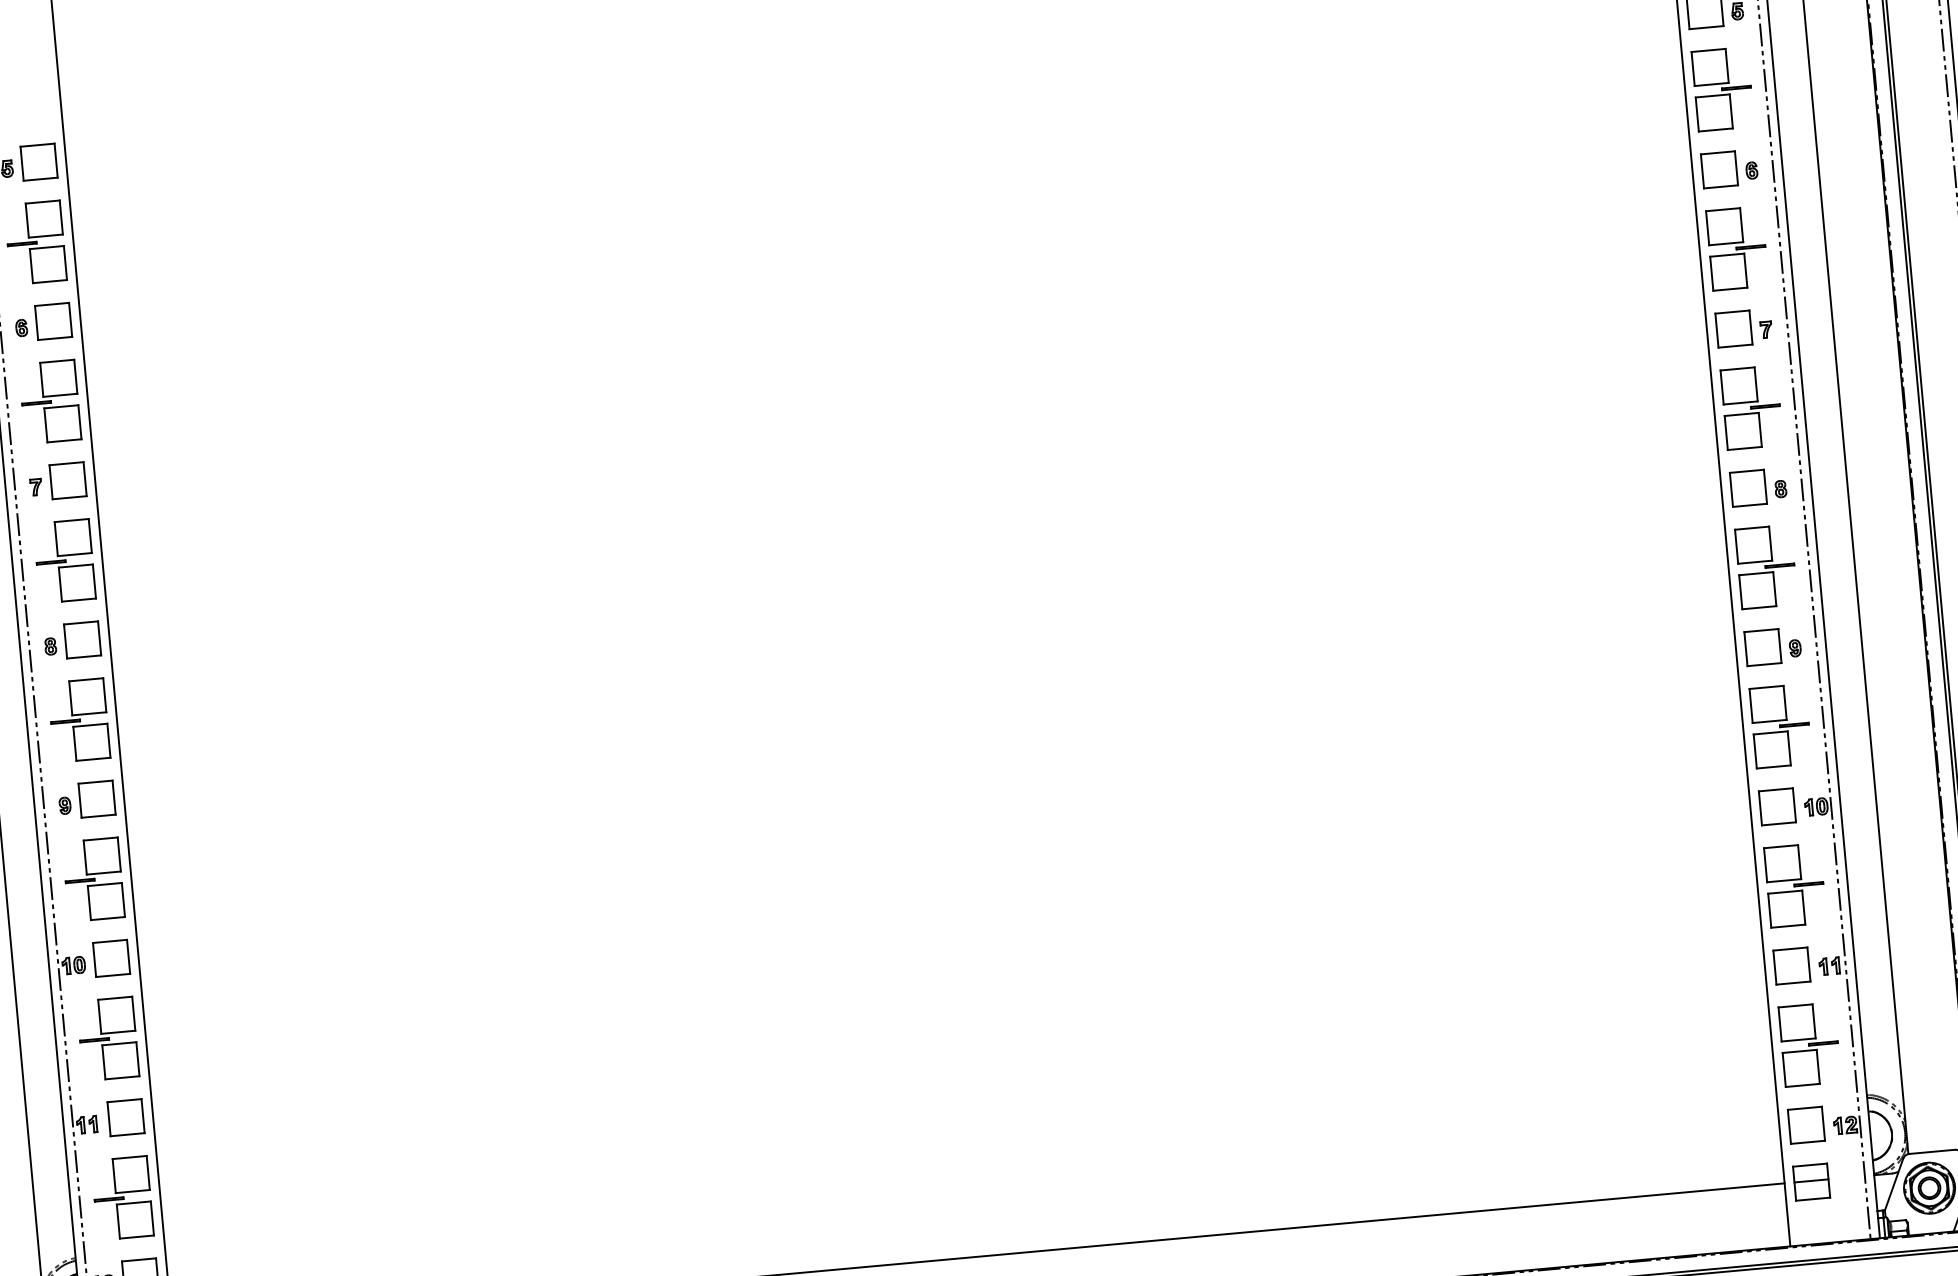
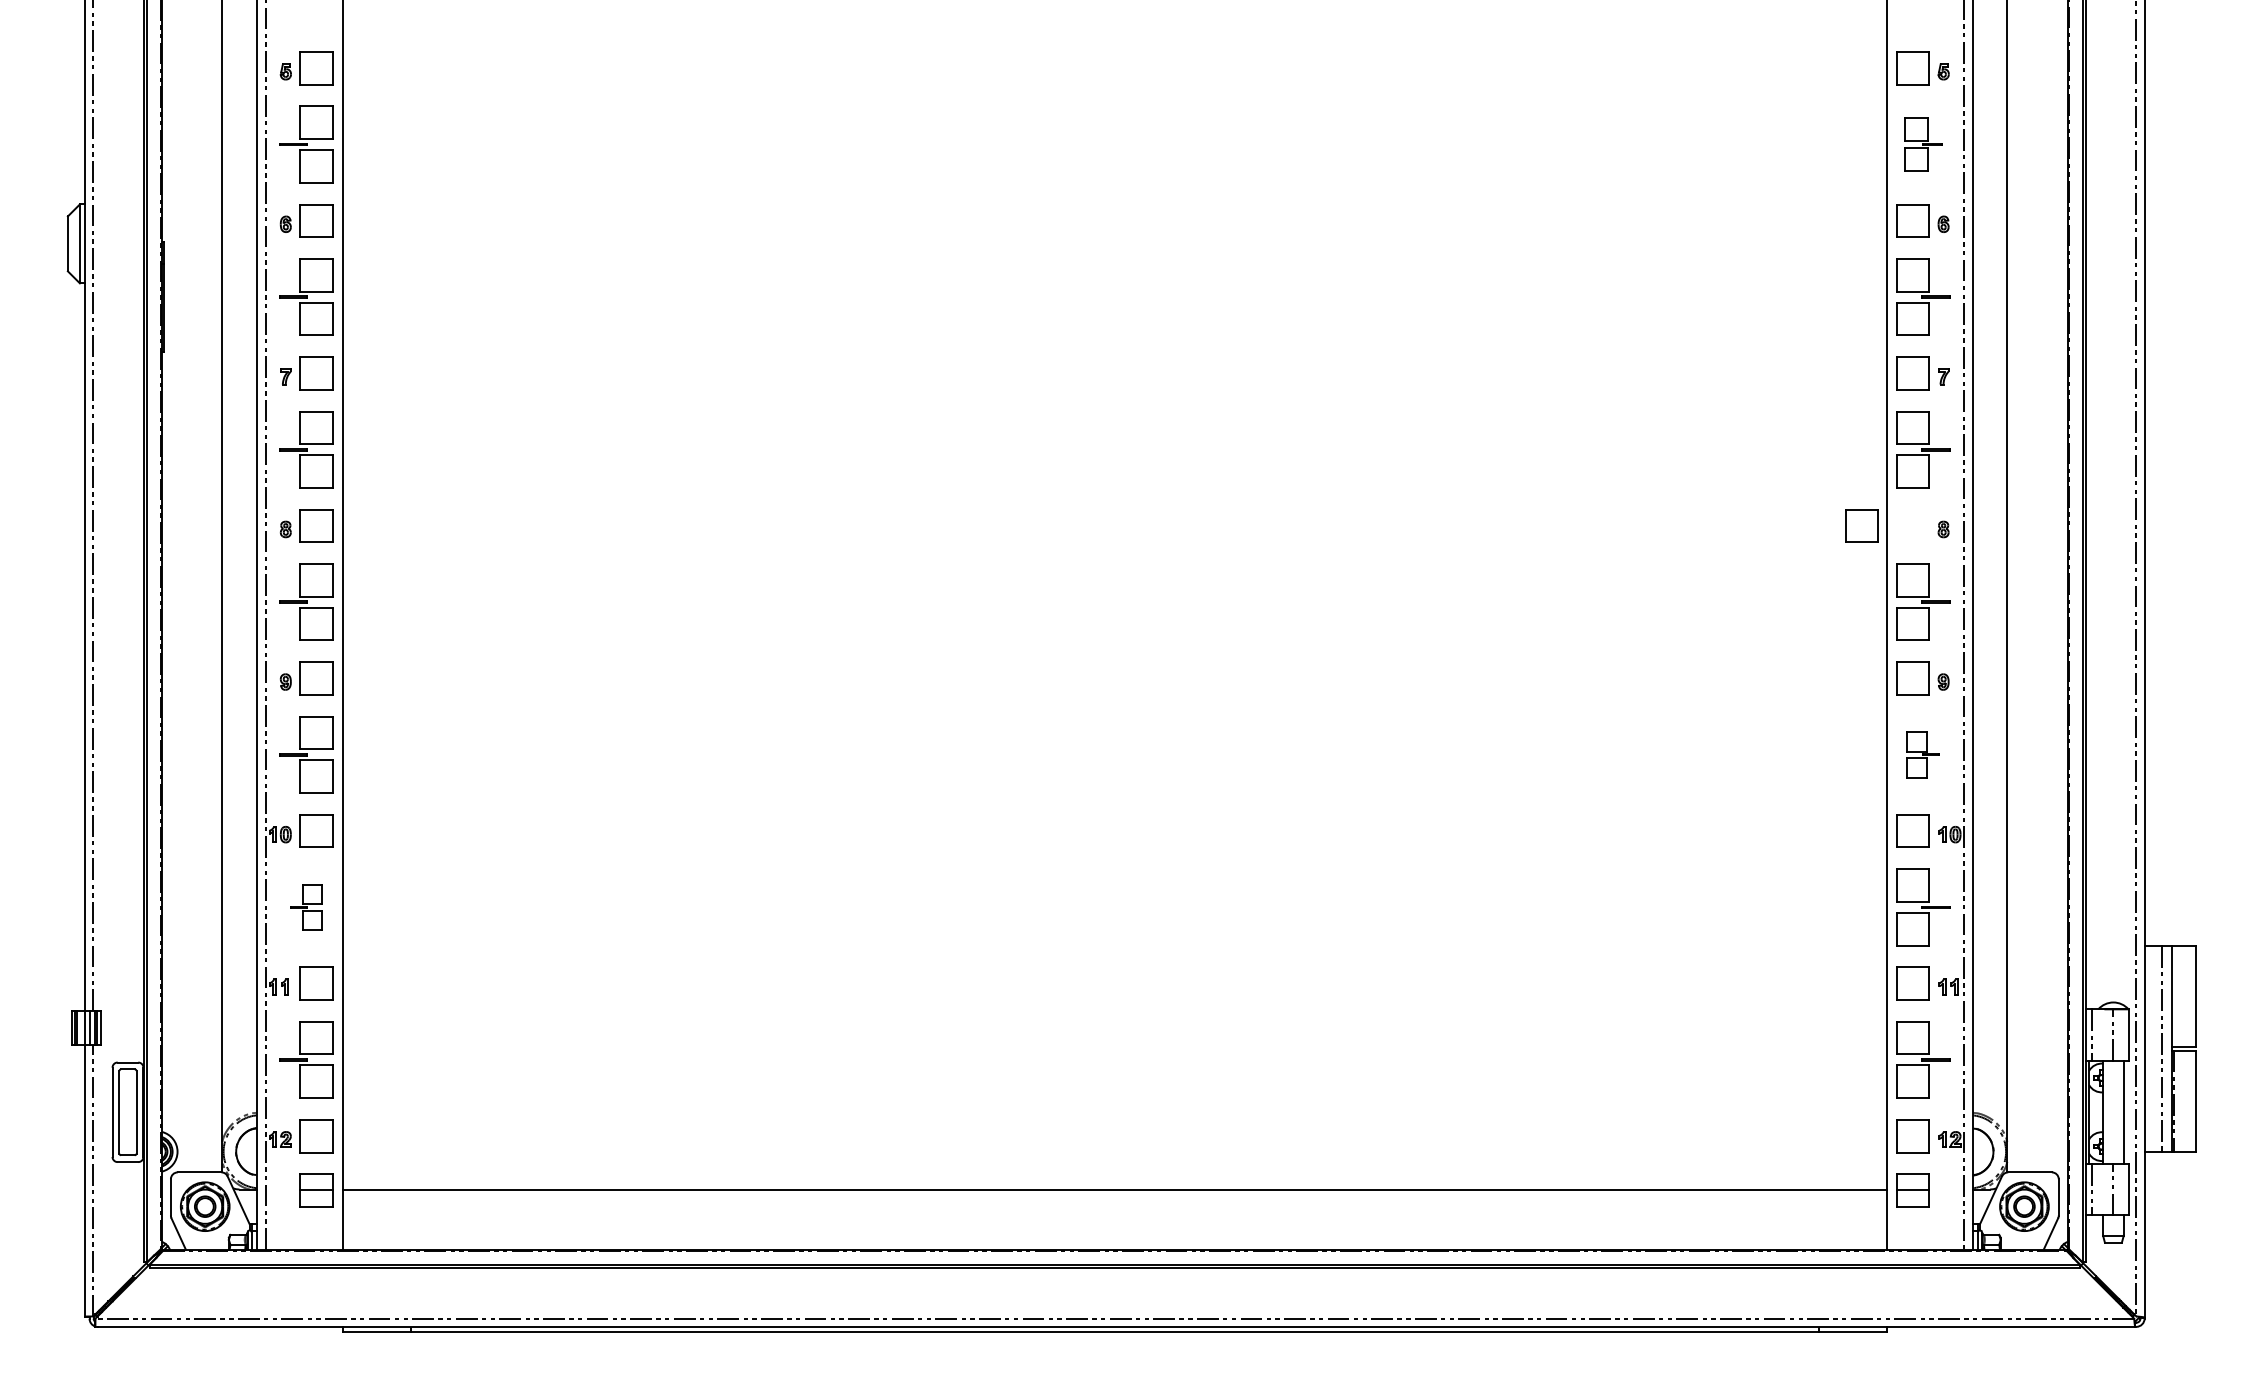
part: (1723, 89) -> (1923, 144), size x0.7
part: (1747, 487) -> (1861, 525), moved
part: (1781, 725) -> (1923, 754), size x0.6
part: (108, 1039) -> (306, 907), size x0.6

